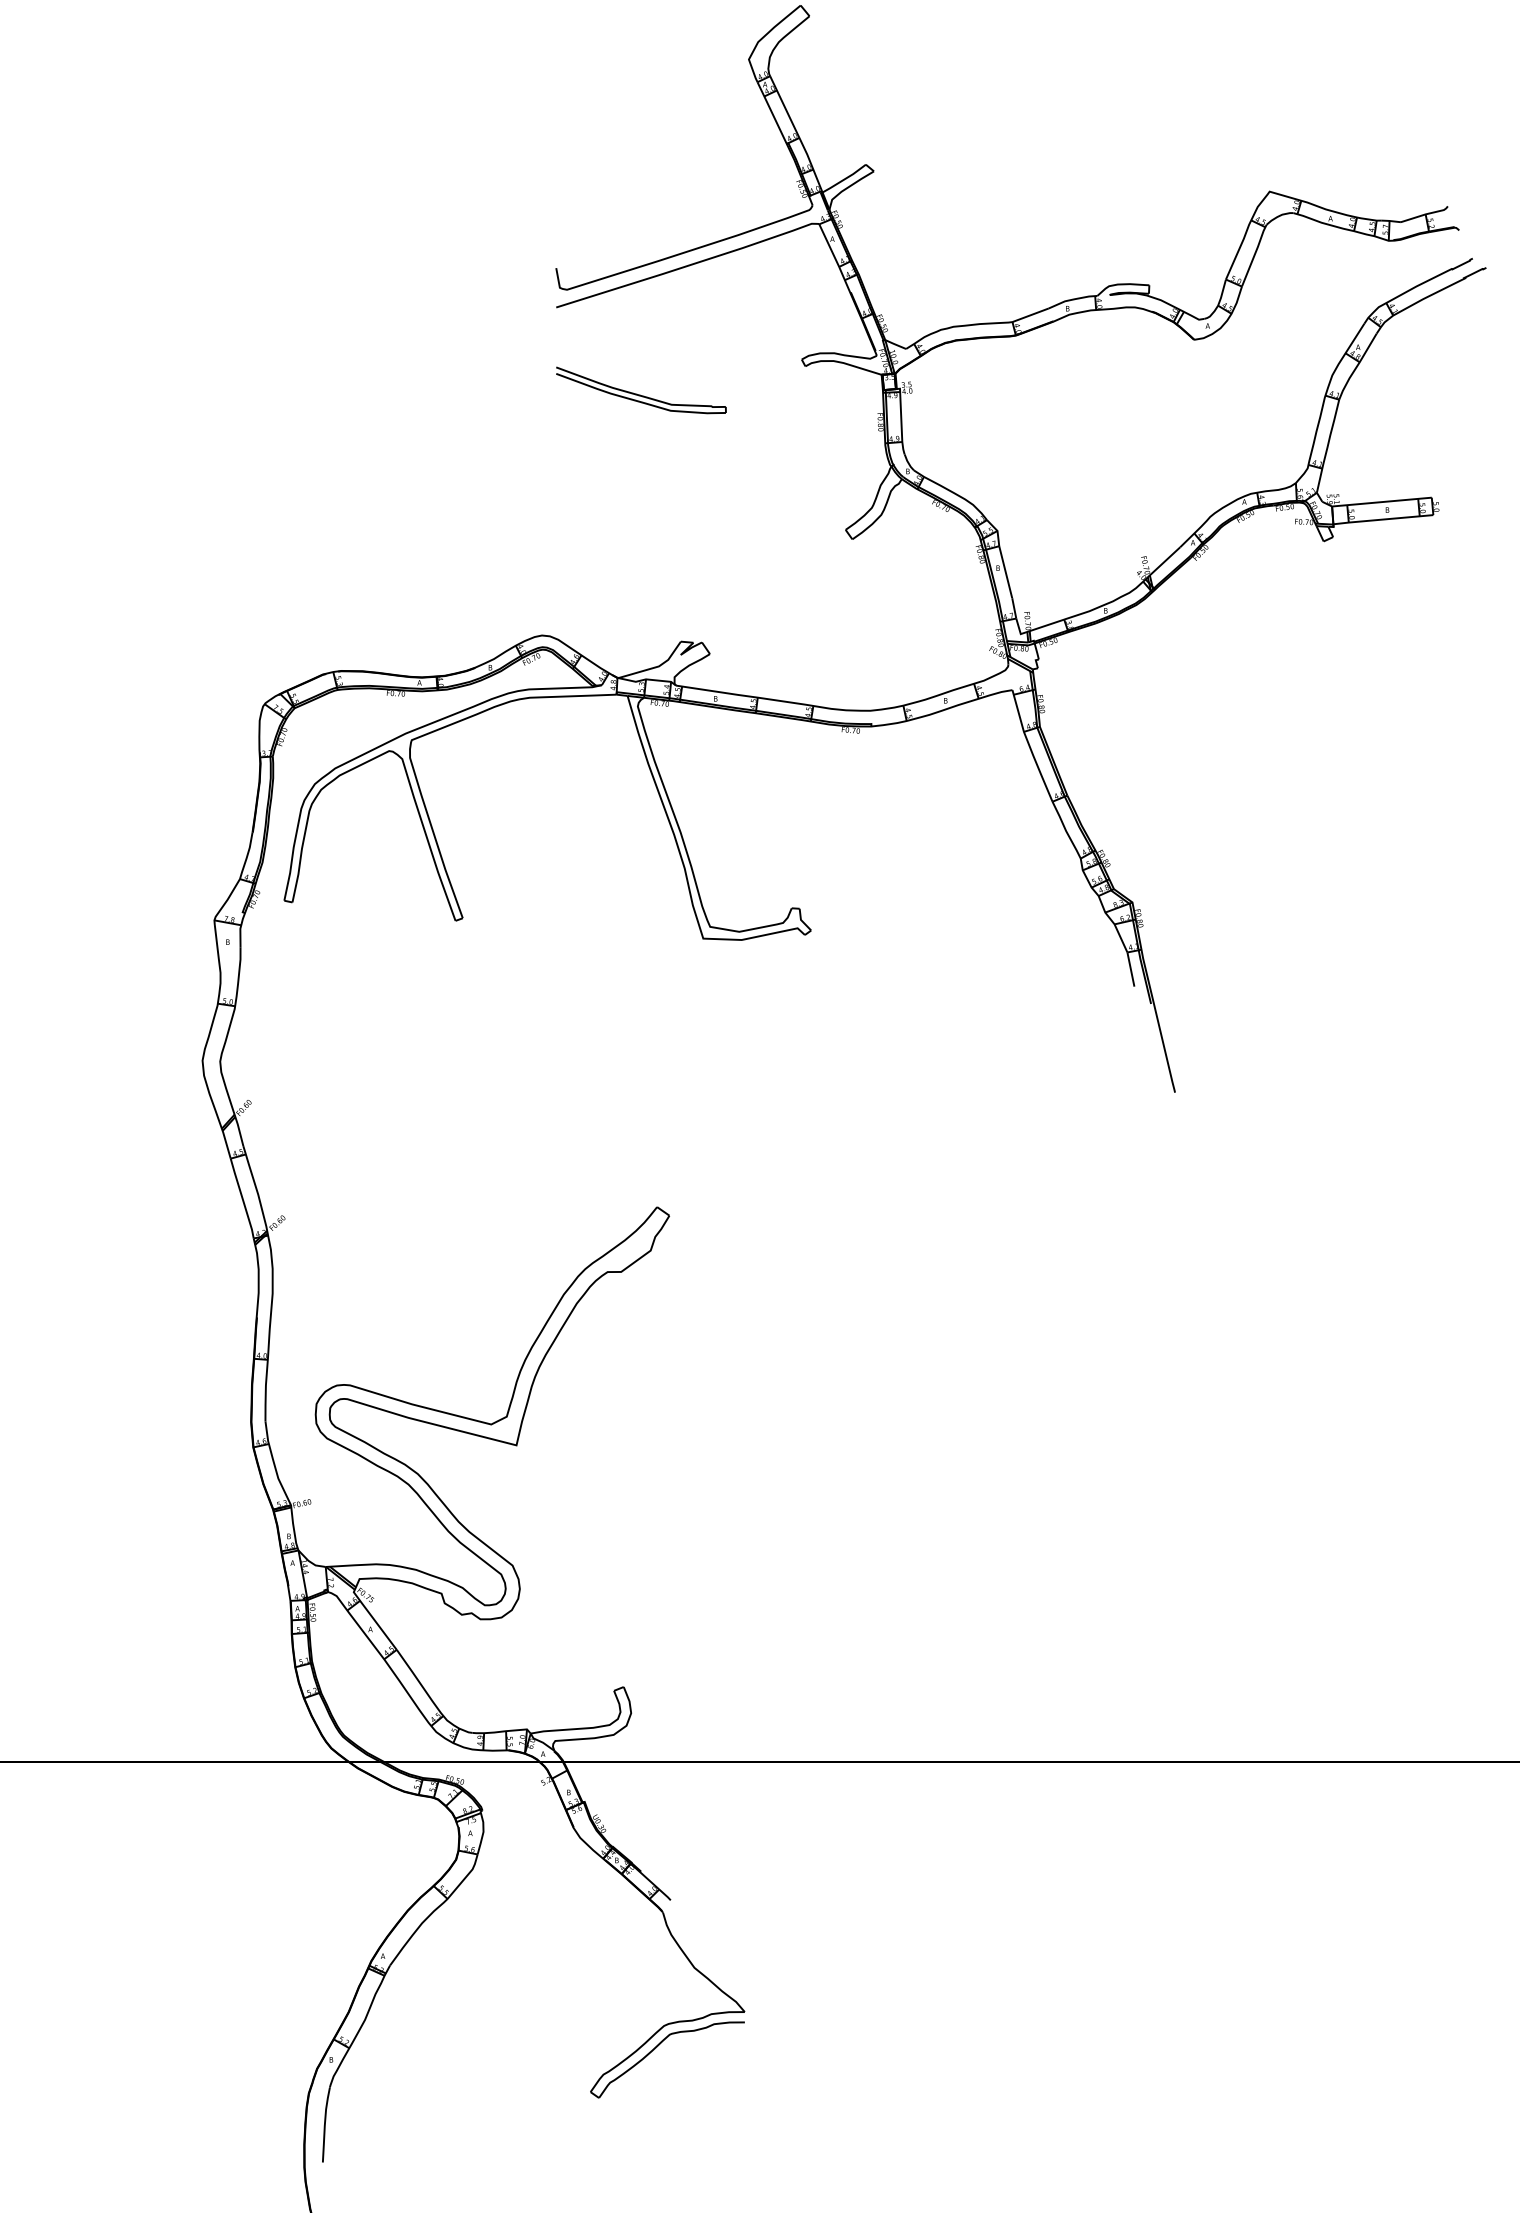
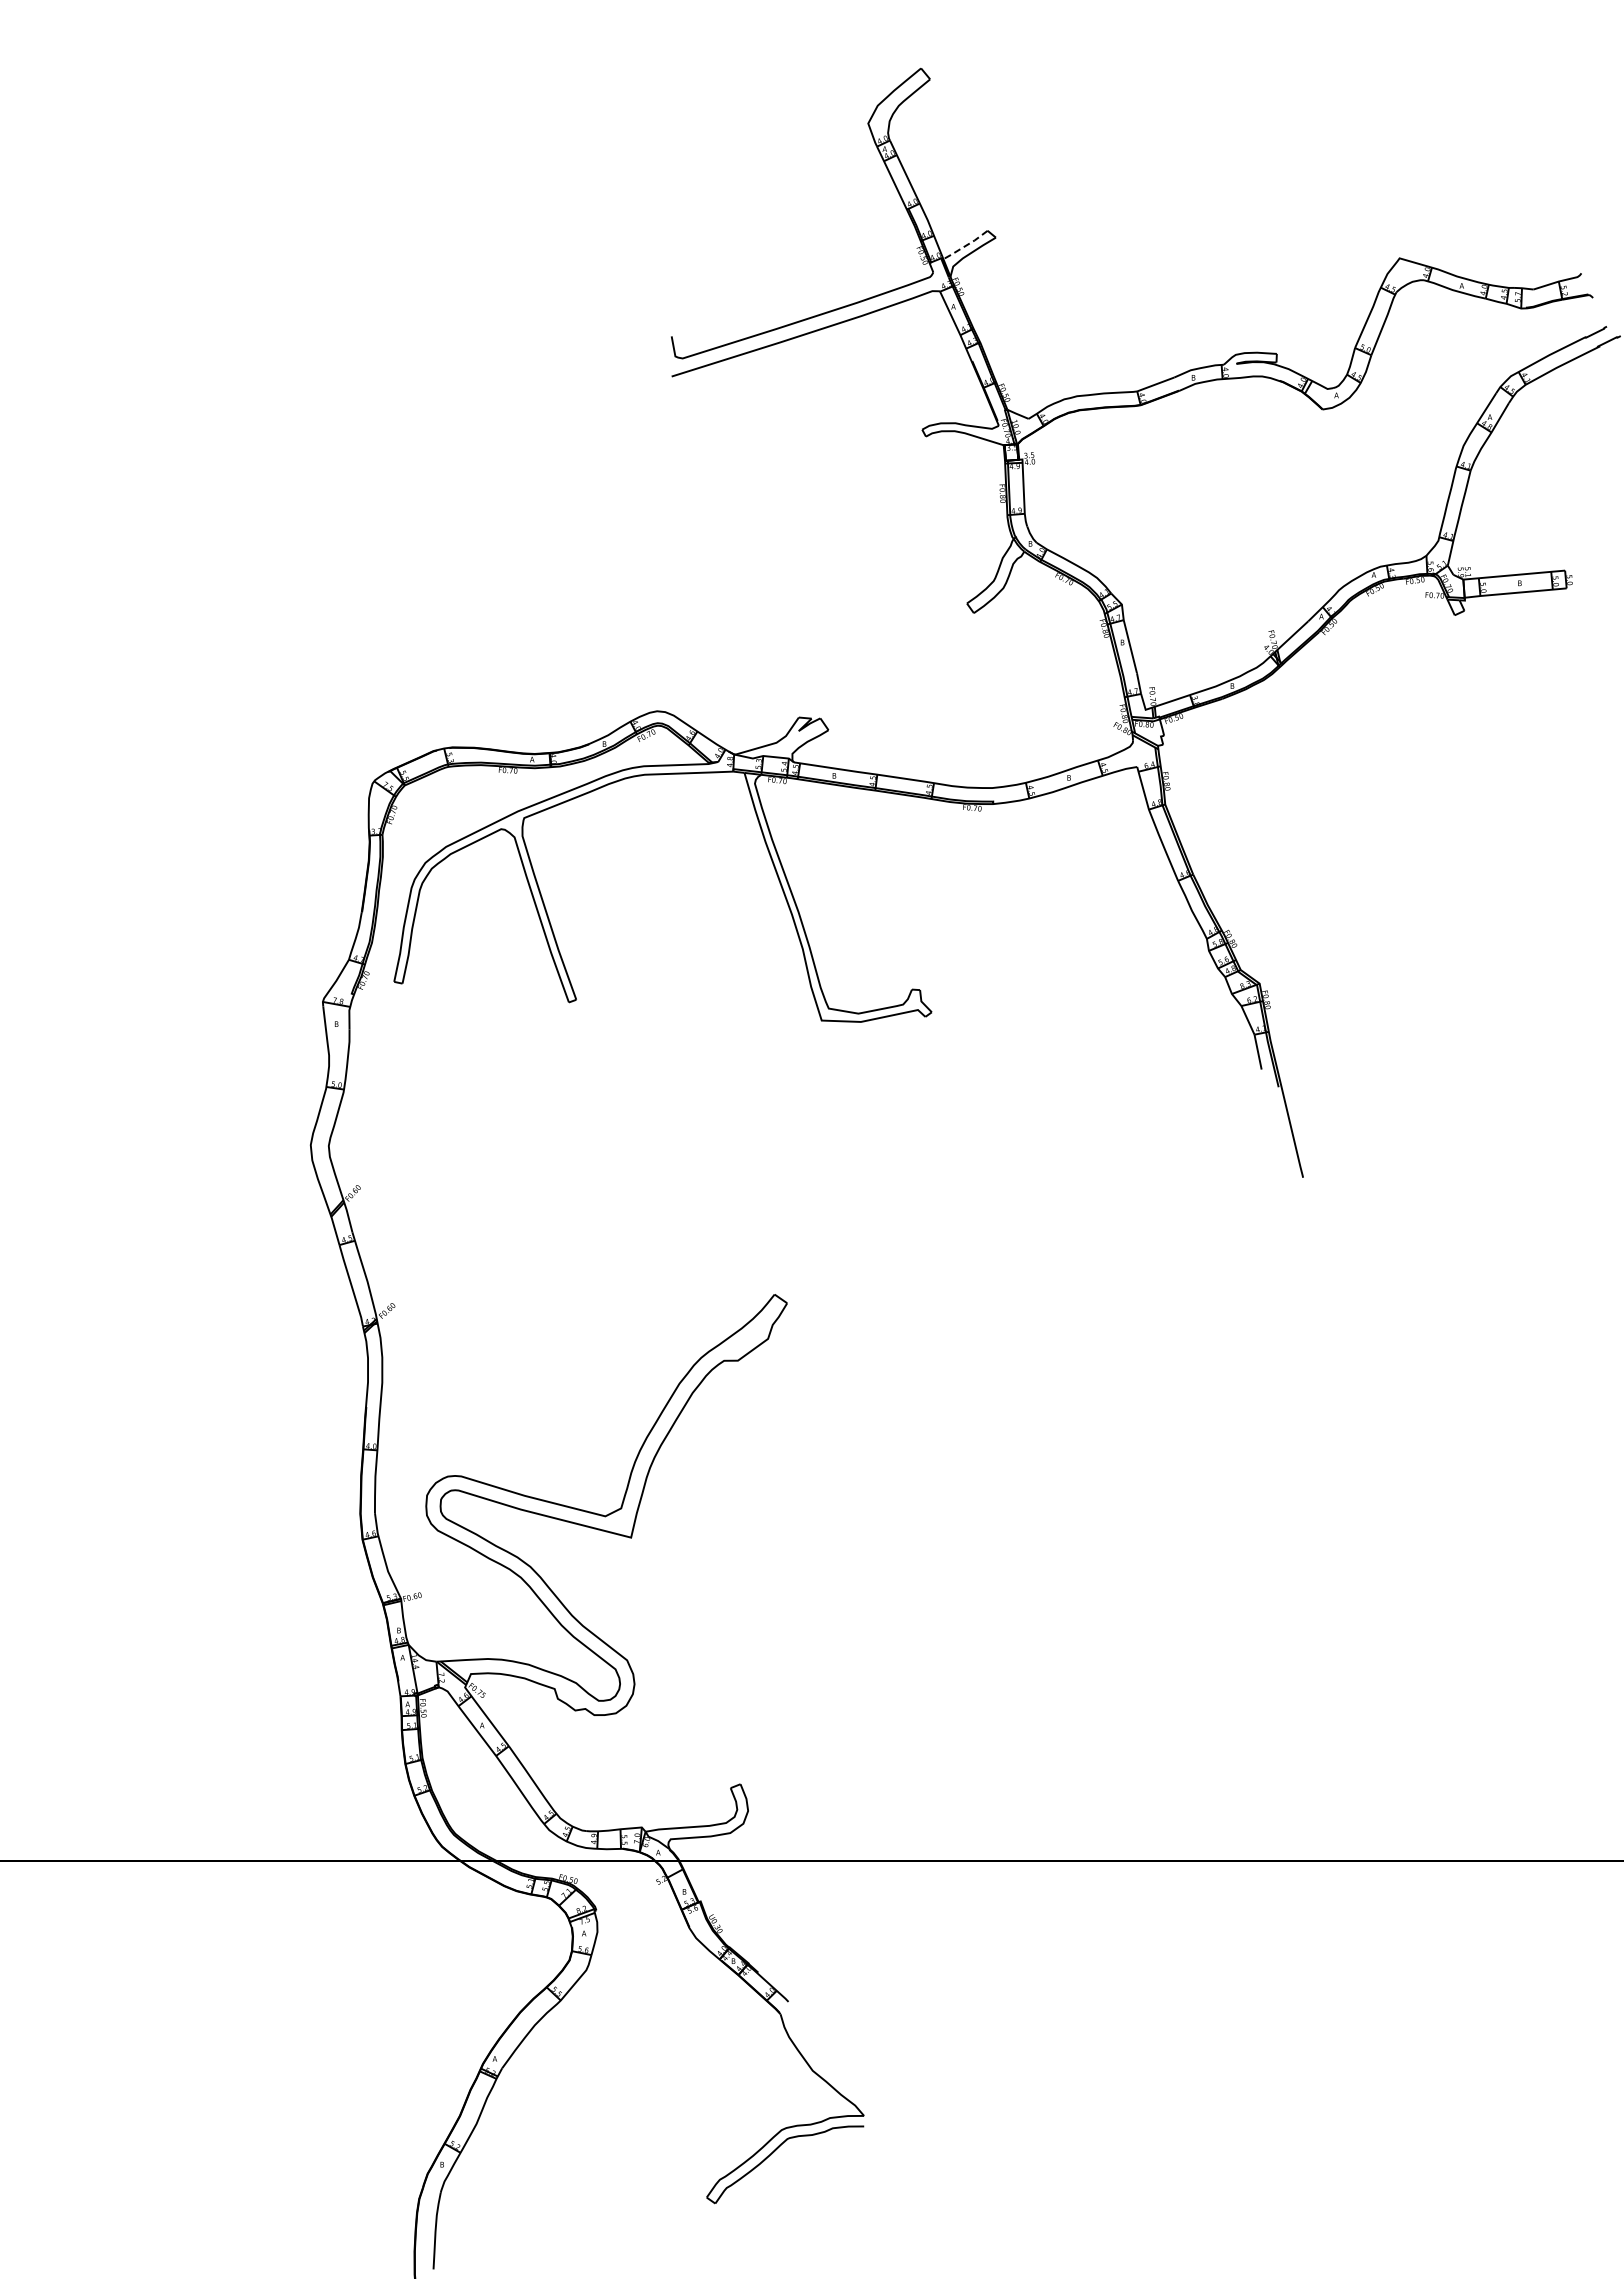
line: (845, 179) -> (966, 245), solid -> dashed
part: (641, 390) -> (758, 461), removed

